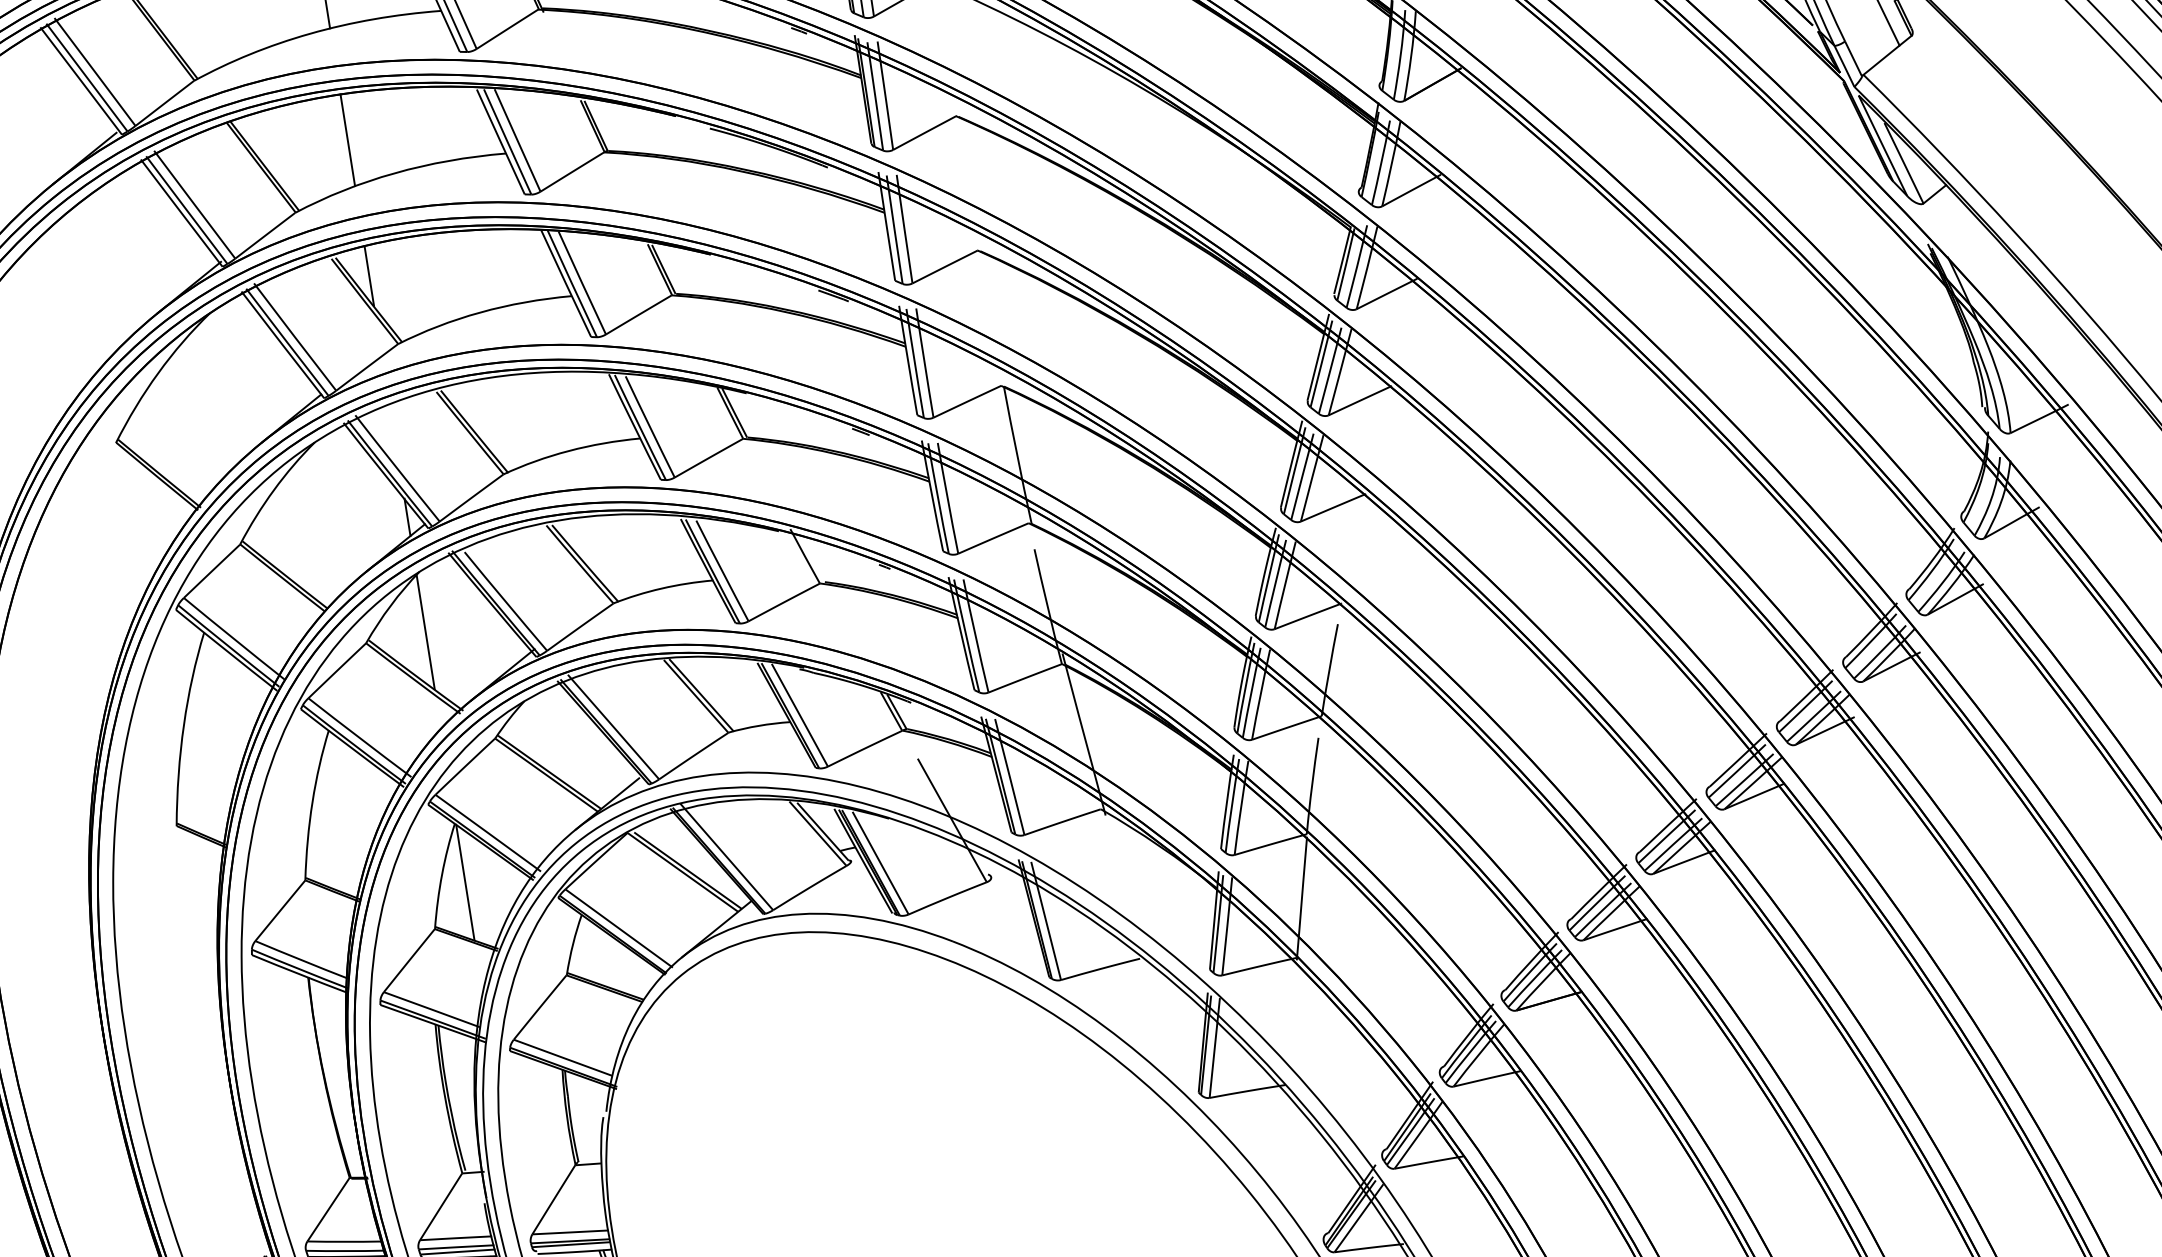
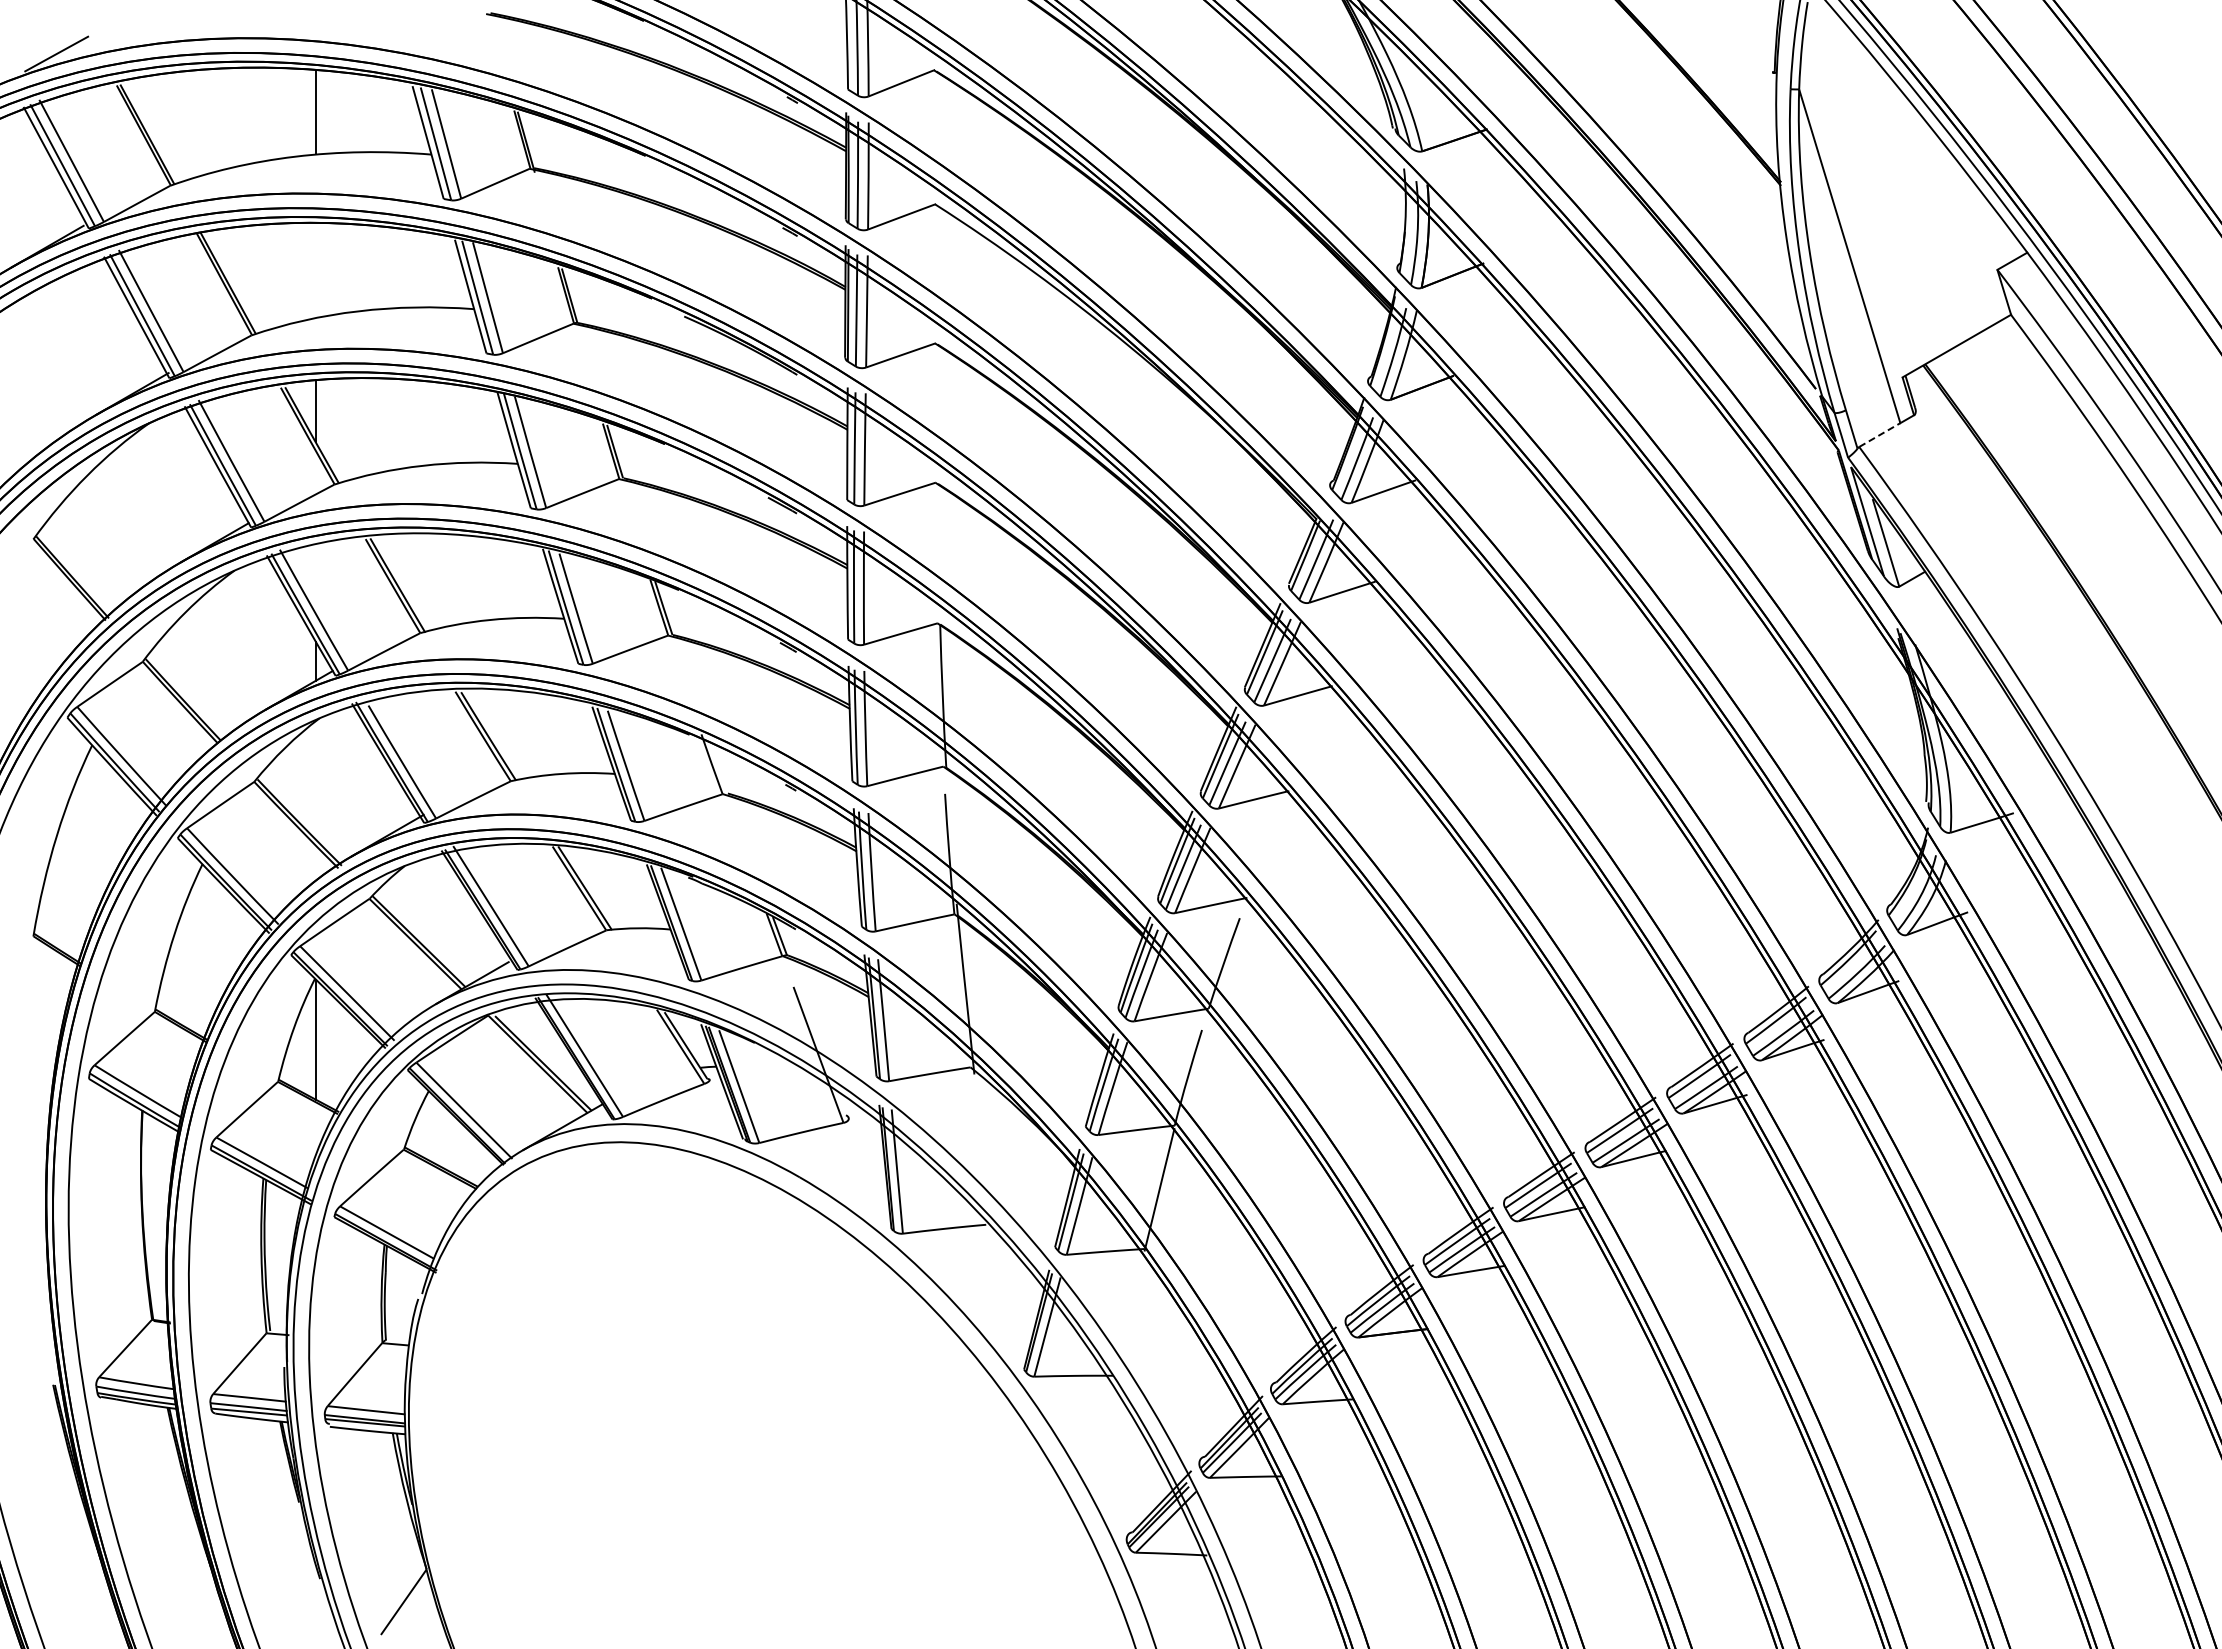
line: (1881, 60) -> (1879, 435), solid -> dashed
line: (347, 139) -> (316, 269), removed
line: (425, 631) -> (316, 779), removed

